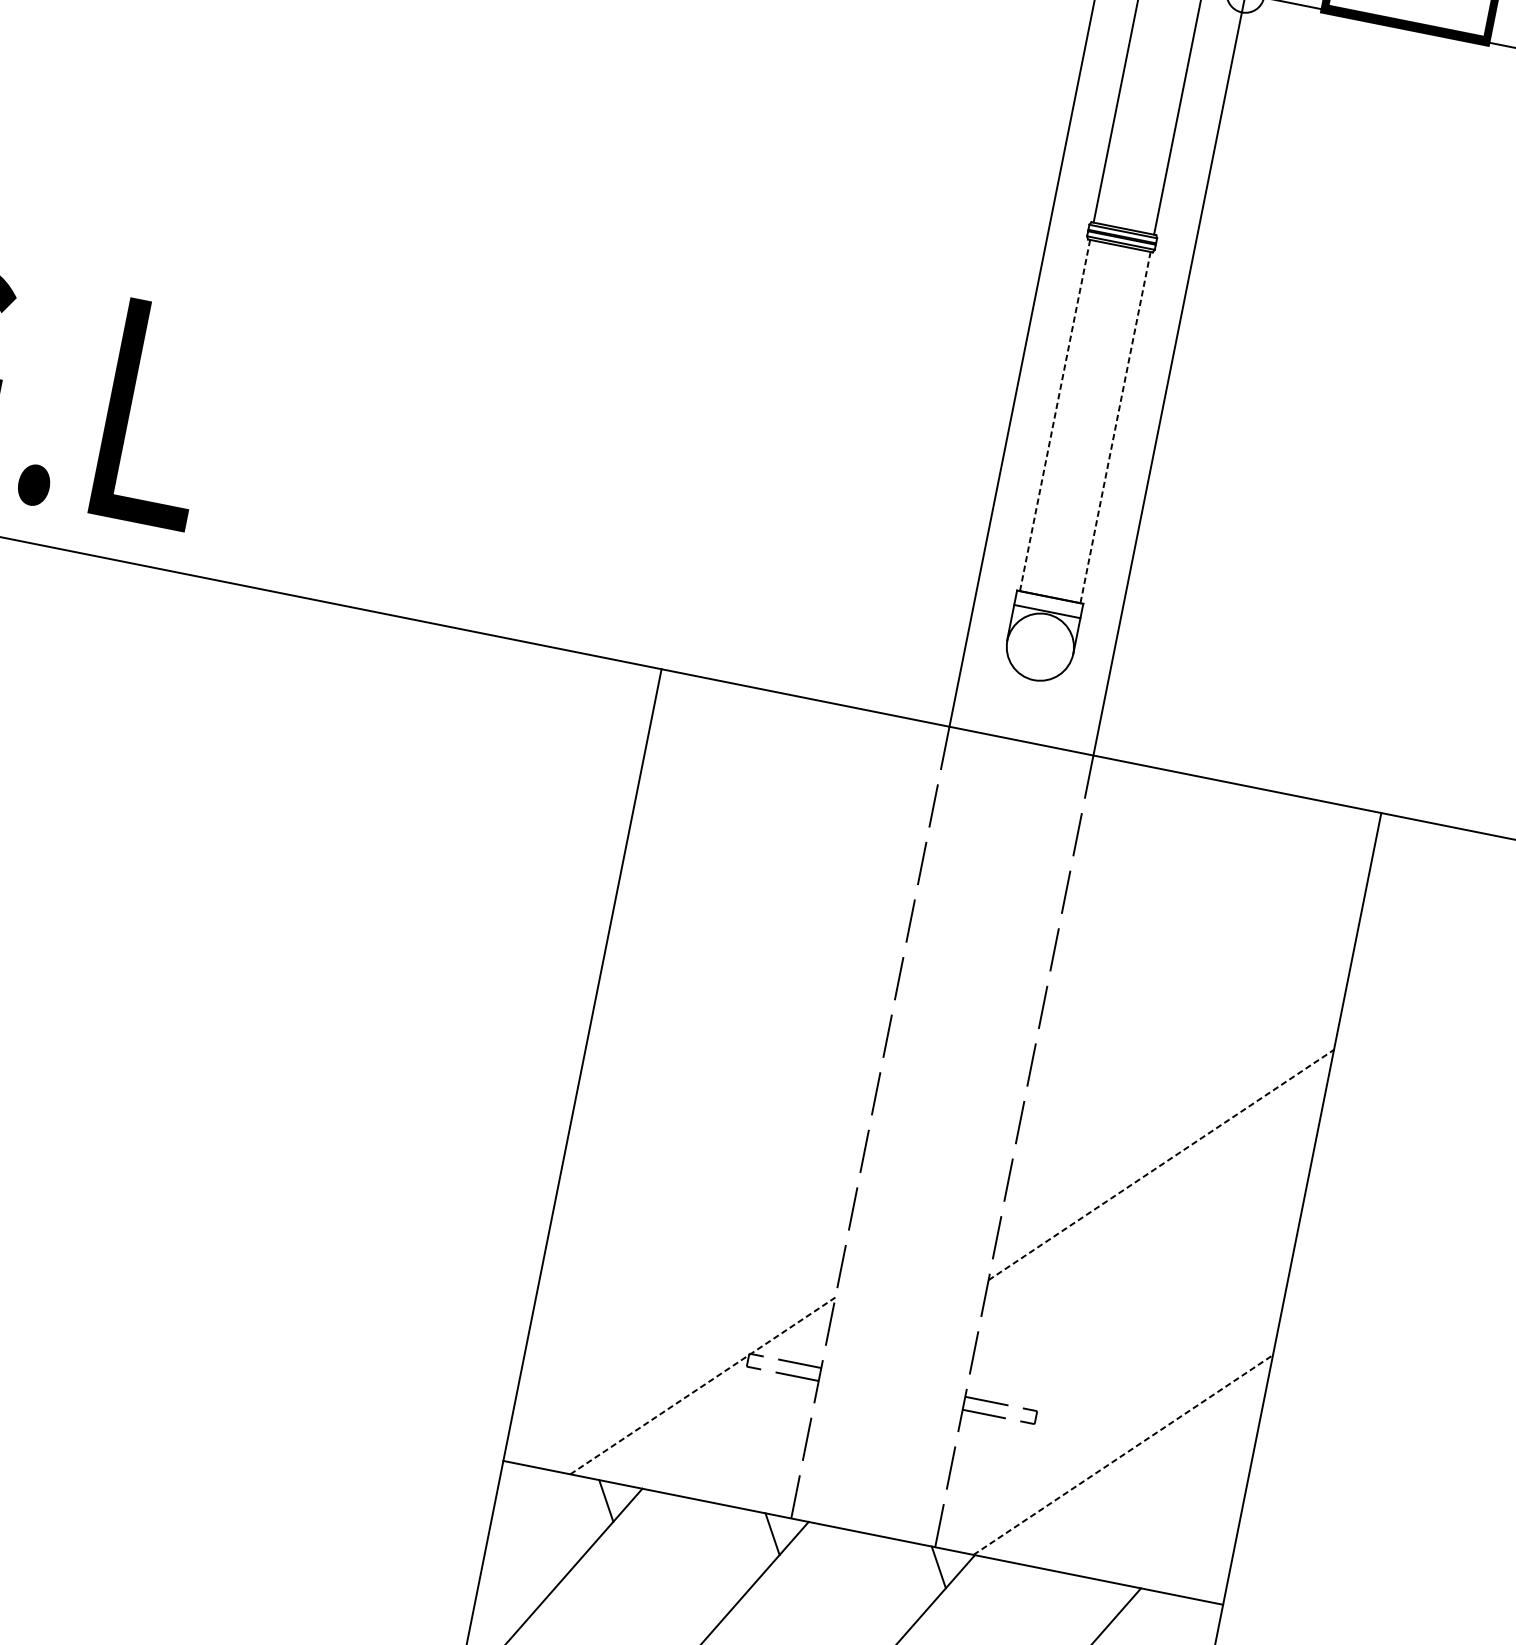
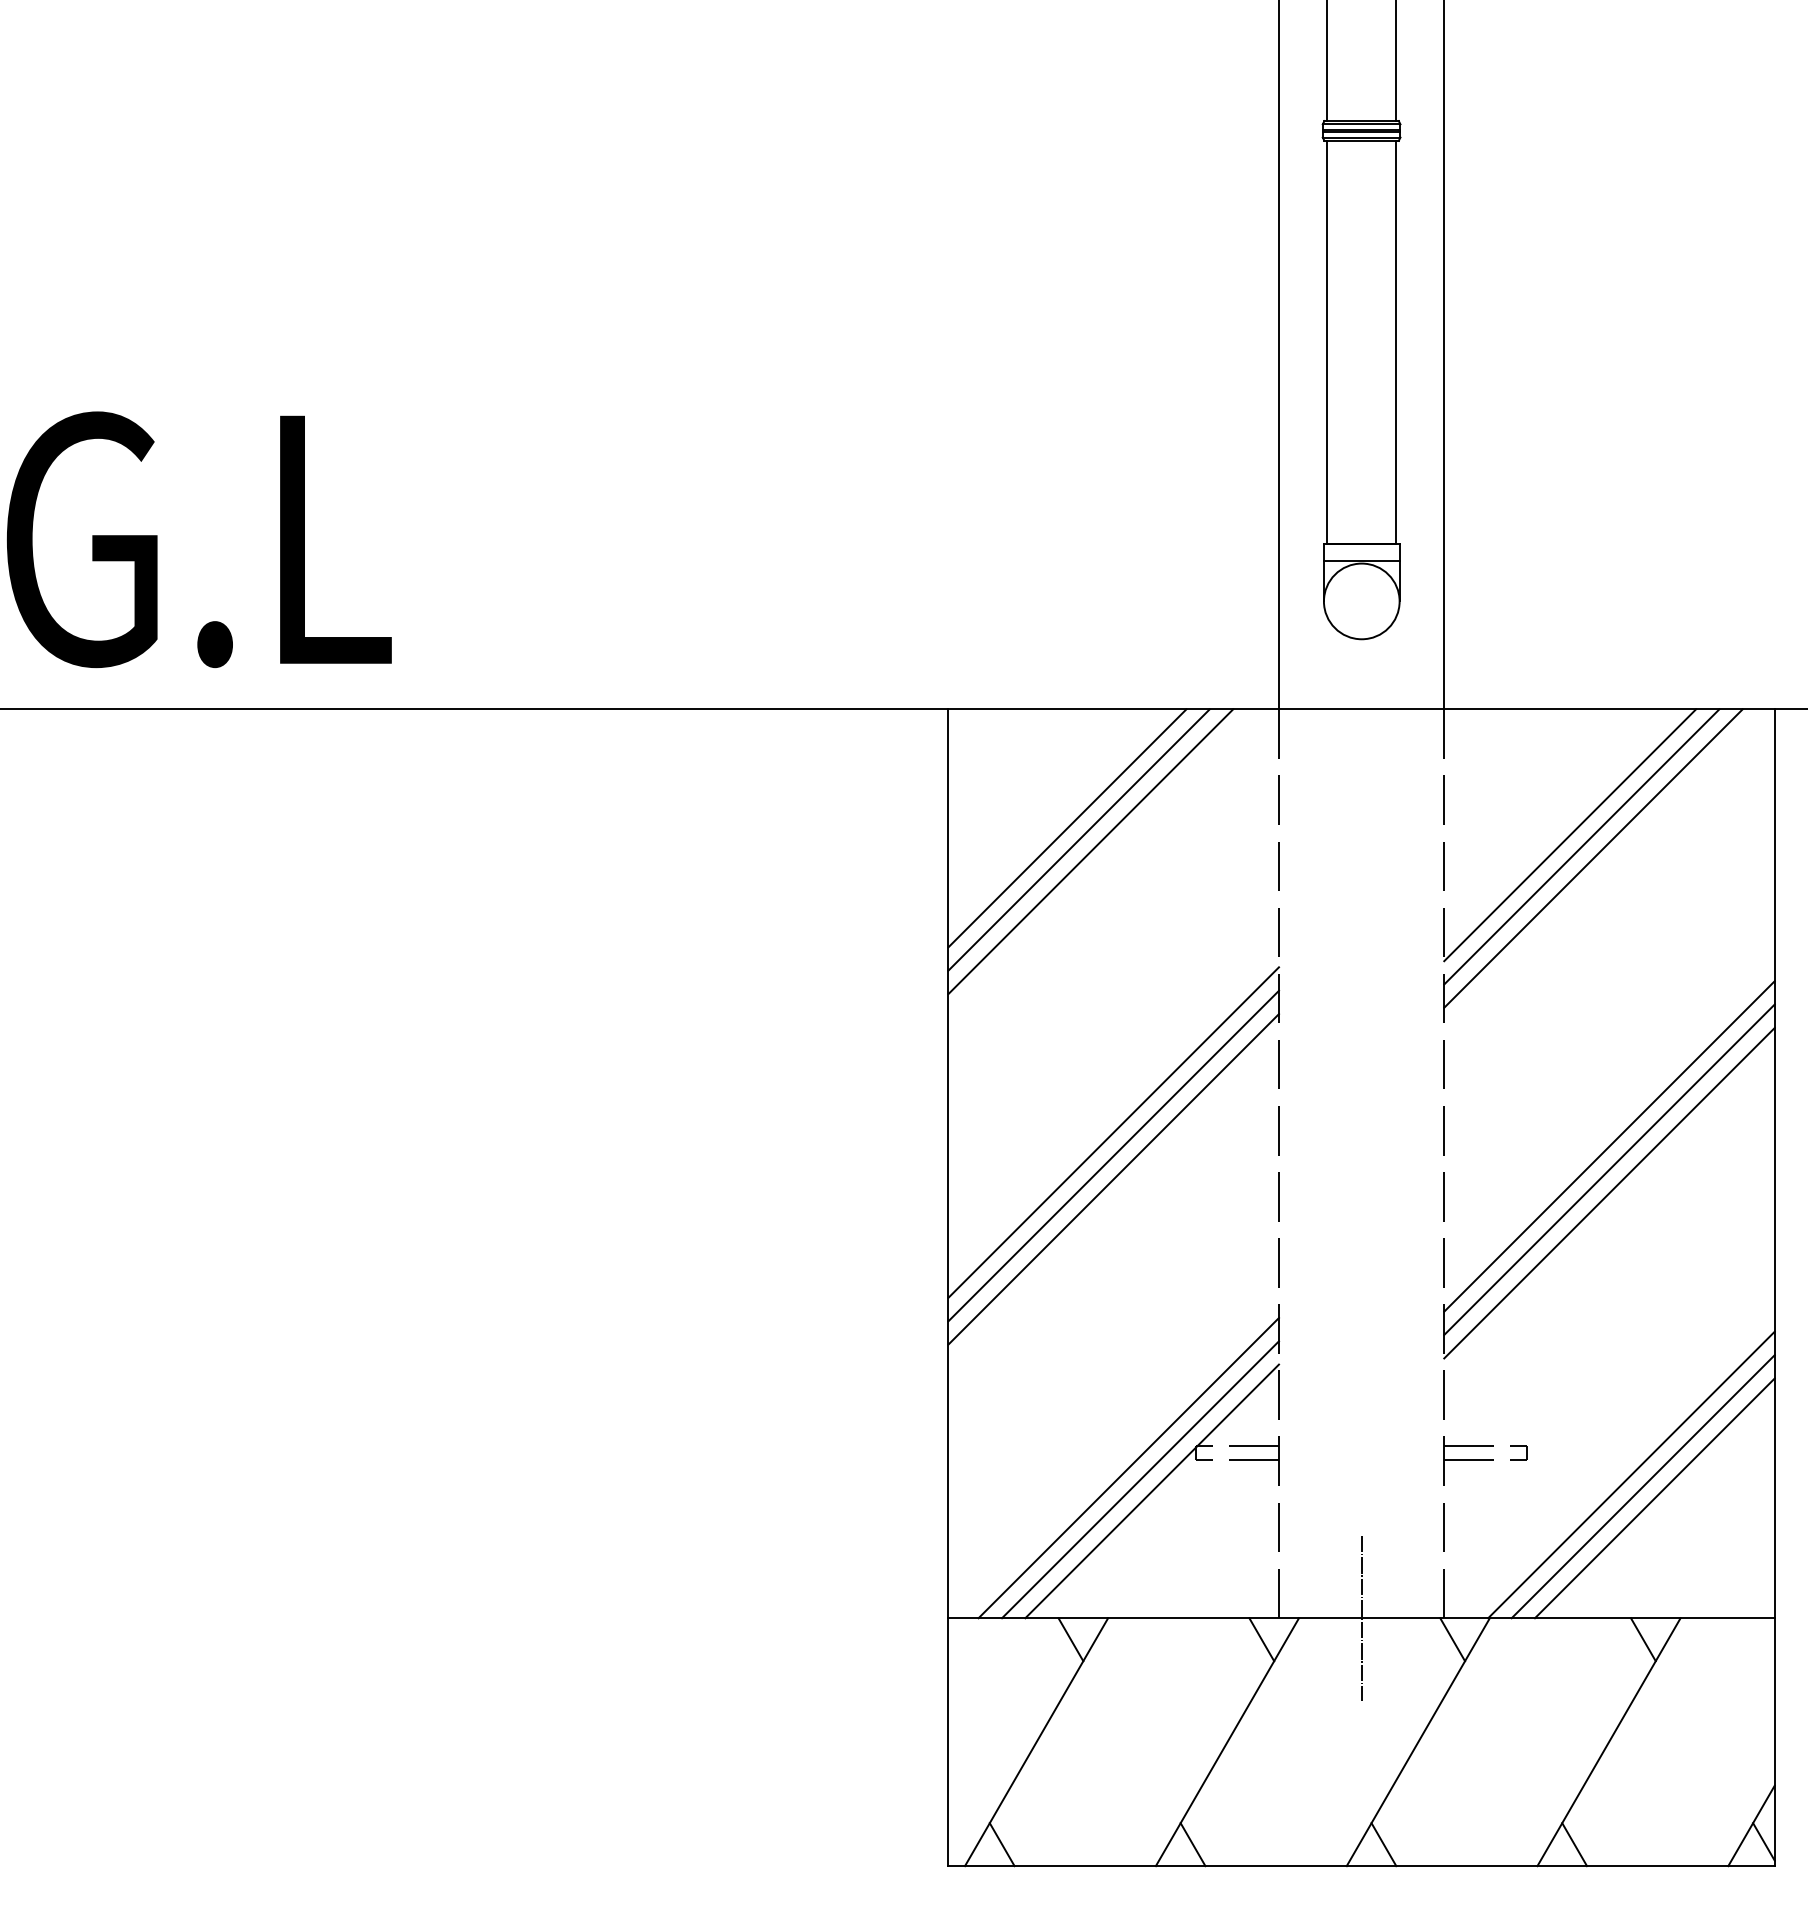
line: (1054, 415) -> (1326, 342), dashed -> solid
line: (1115, 427) -> (1396, 342), dashed -> solid
line: (744, 793) -> (1067, 828), added
line: (752, 805) -> (1078, 839), added
line: (760, 817) -> (1090, 851), added
line: (1181, 887) -> (1570, 835), added
line: (1189, 898) -> (1581, 846), added
line: (1197, 911) -> (1593, 858), added
line: (731, 1066) -> (1113, 1132), added
line: (727, 1086) -> (1113, 1155), added
line: (723, 1107) -> (1113, 1179), added
line: (1161, 1165) -> (1609, 1146), dashed -> solid
line: (1157, 1185) -> (1609, 1169), added
line: (1153, 1205) -> (1609, 1192), added
line: (686, 1360) -> (1128, 1467), added
line: (694, 1373) -> (1140, 1479), added
line: (703, 1386) -> (1152, 1491), dashed -> solid
line: (1123, 1454) -> (1631, 1474), dashed -> solid
line: (1130, 1466) -> (1642, 1486), added
line: (1139, 1479) -> (1654, 1498), added
line: (863, 1532) -> (1361, 1617), added
line: (1104, 1600) -> (1642, 1639), added

